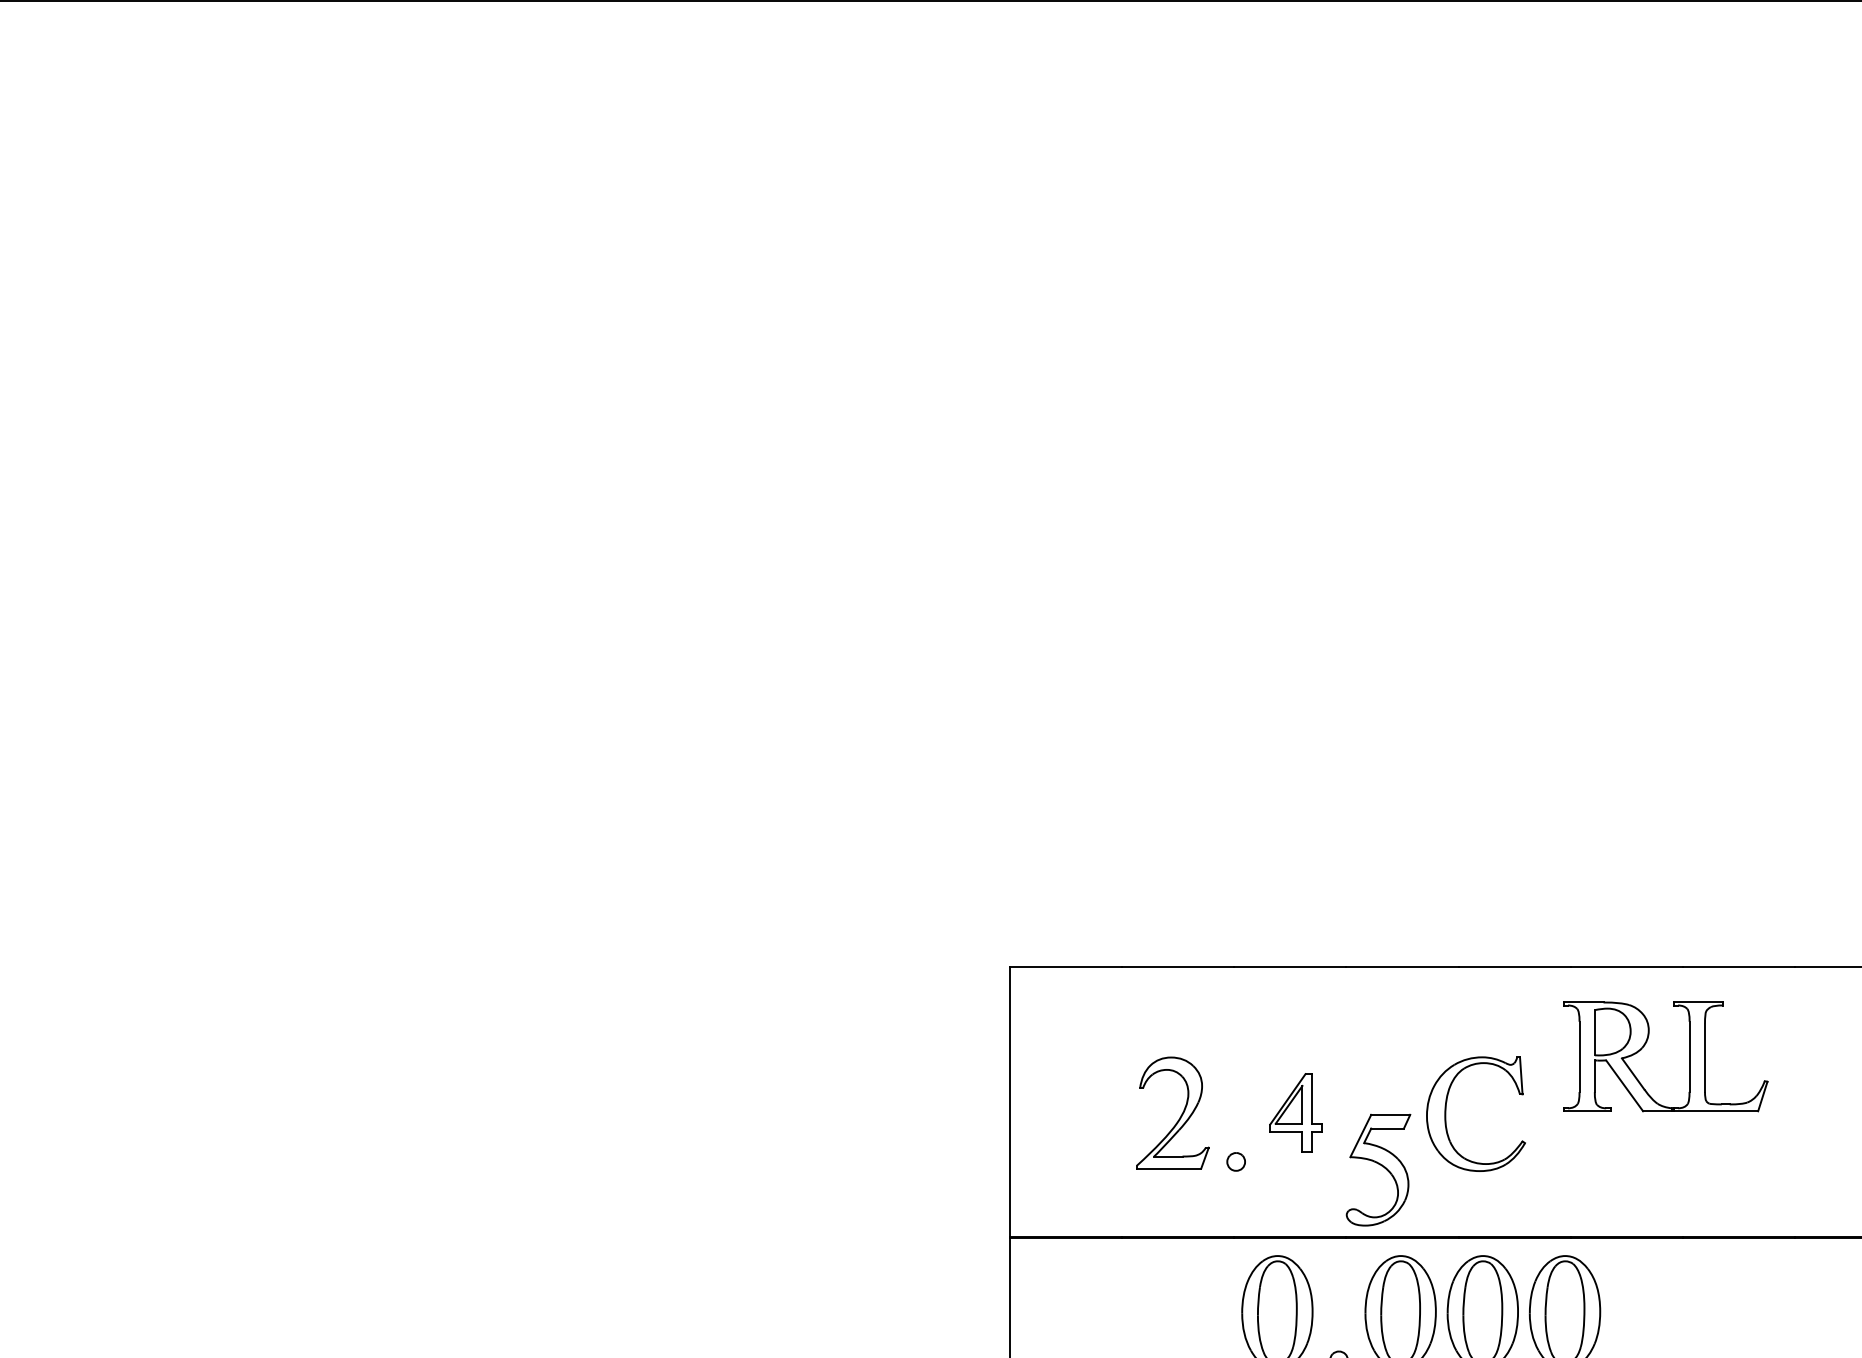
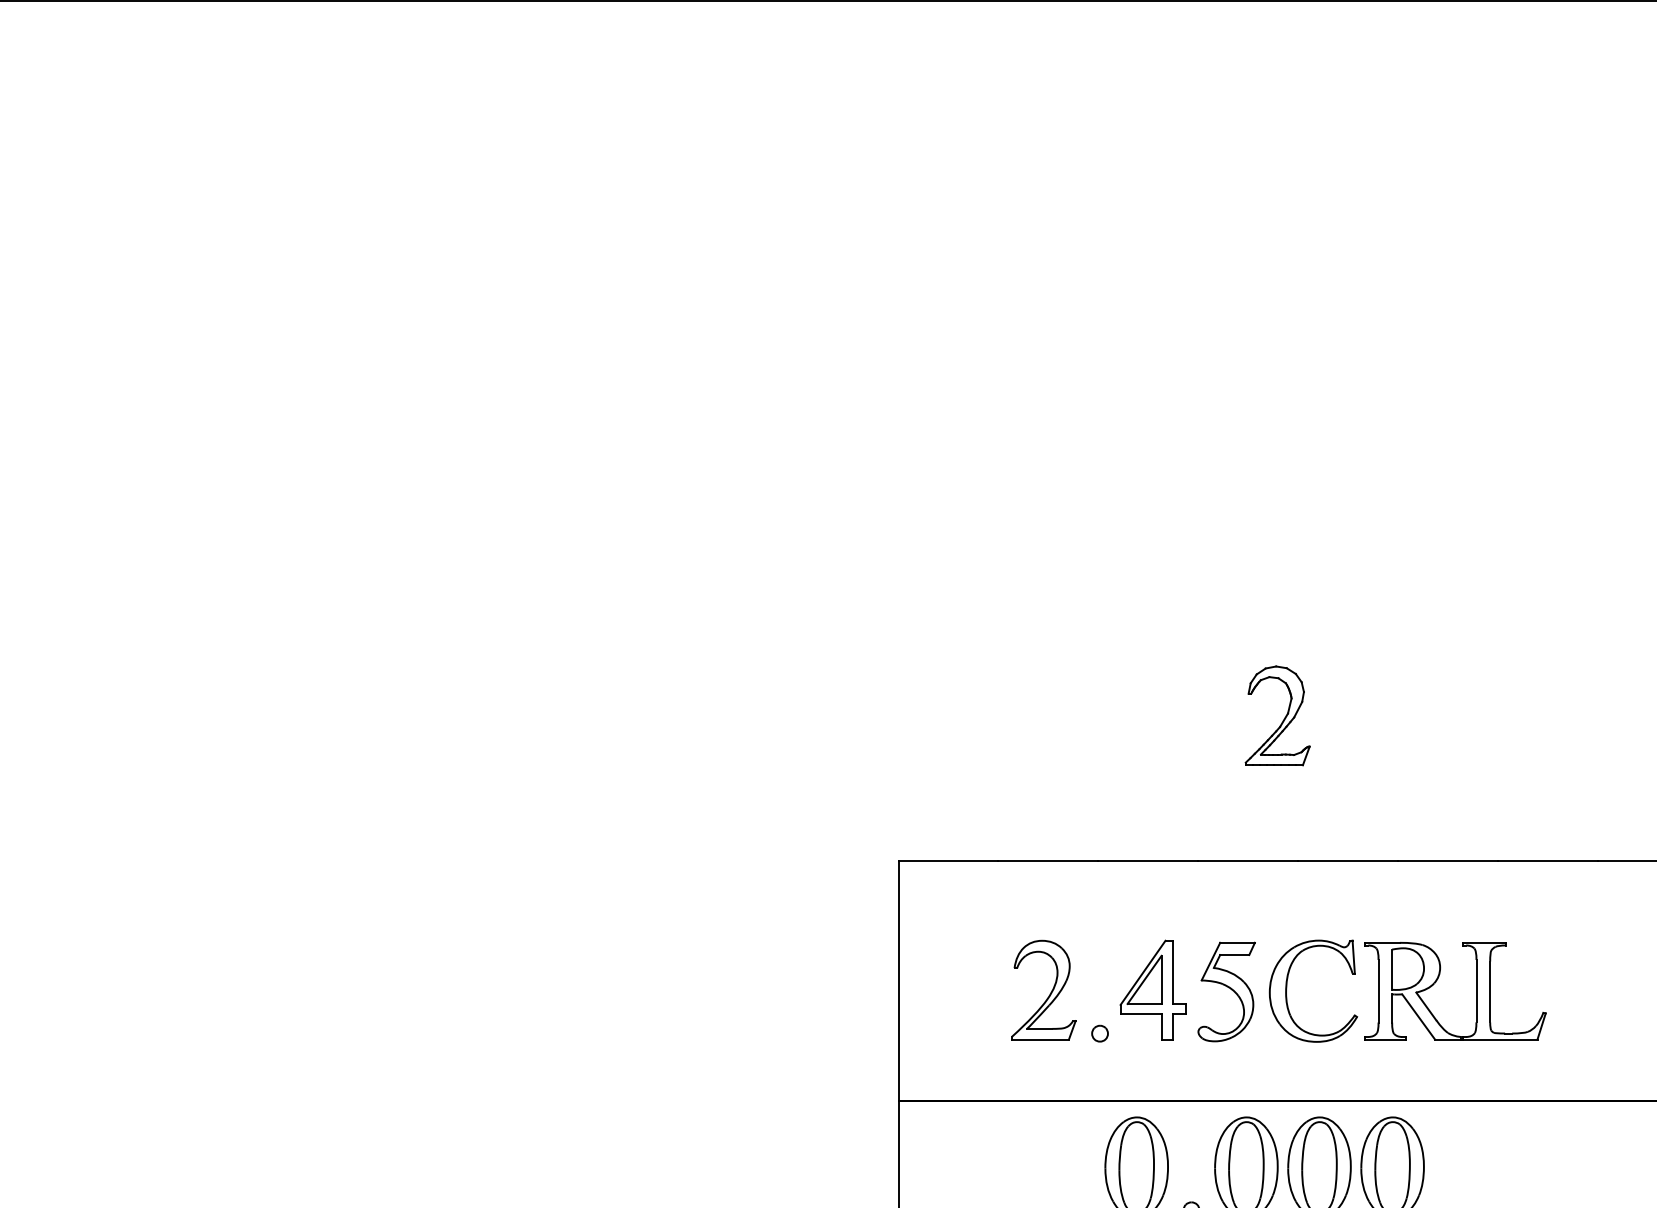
part: (1441, 809) -> (1282, 720), added
part: (1646, 1043) -> (1438, 979), moved
part: (1295, 1112) -> (1152, 989), size x1.43
part: (1378, 1169) -> (1226, 991), moved

